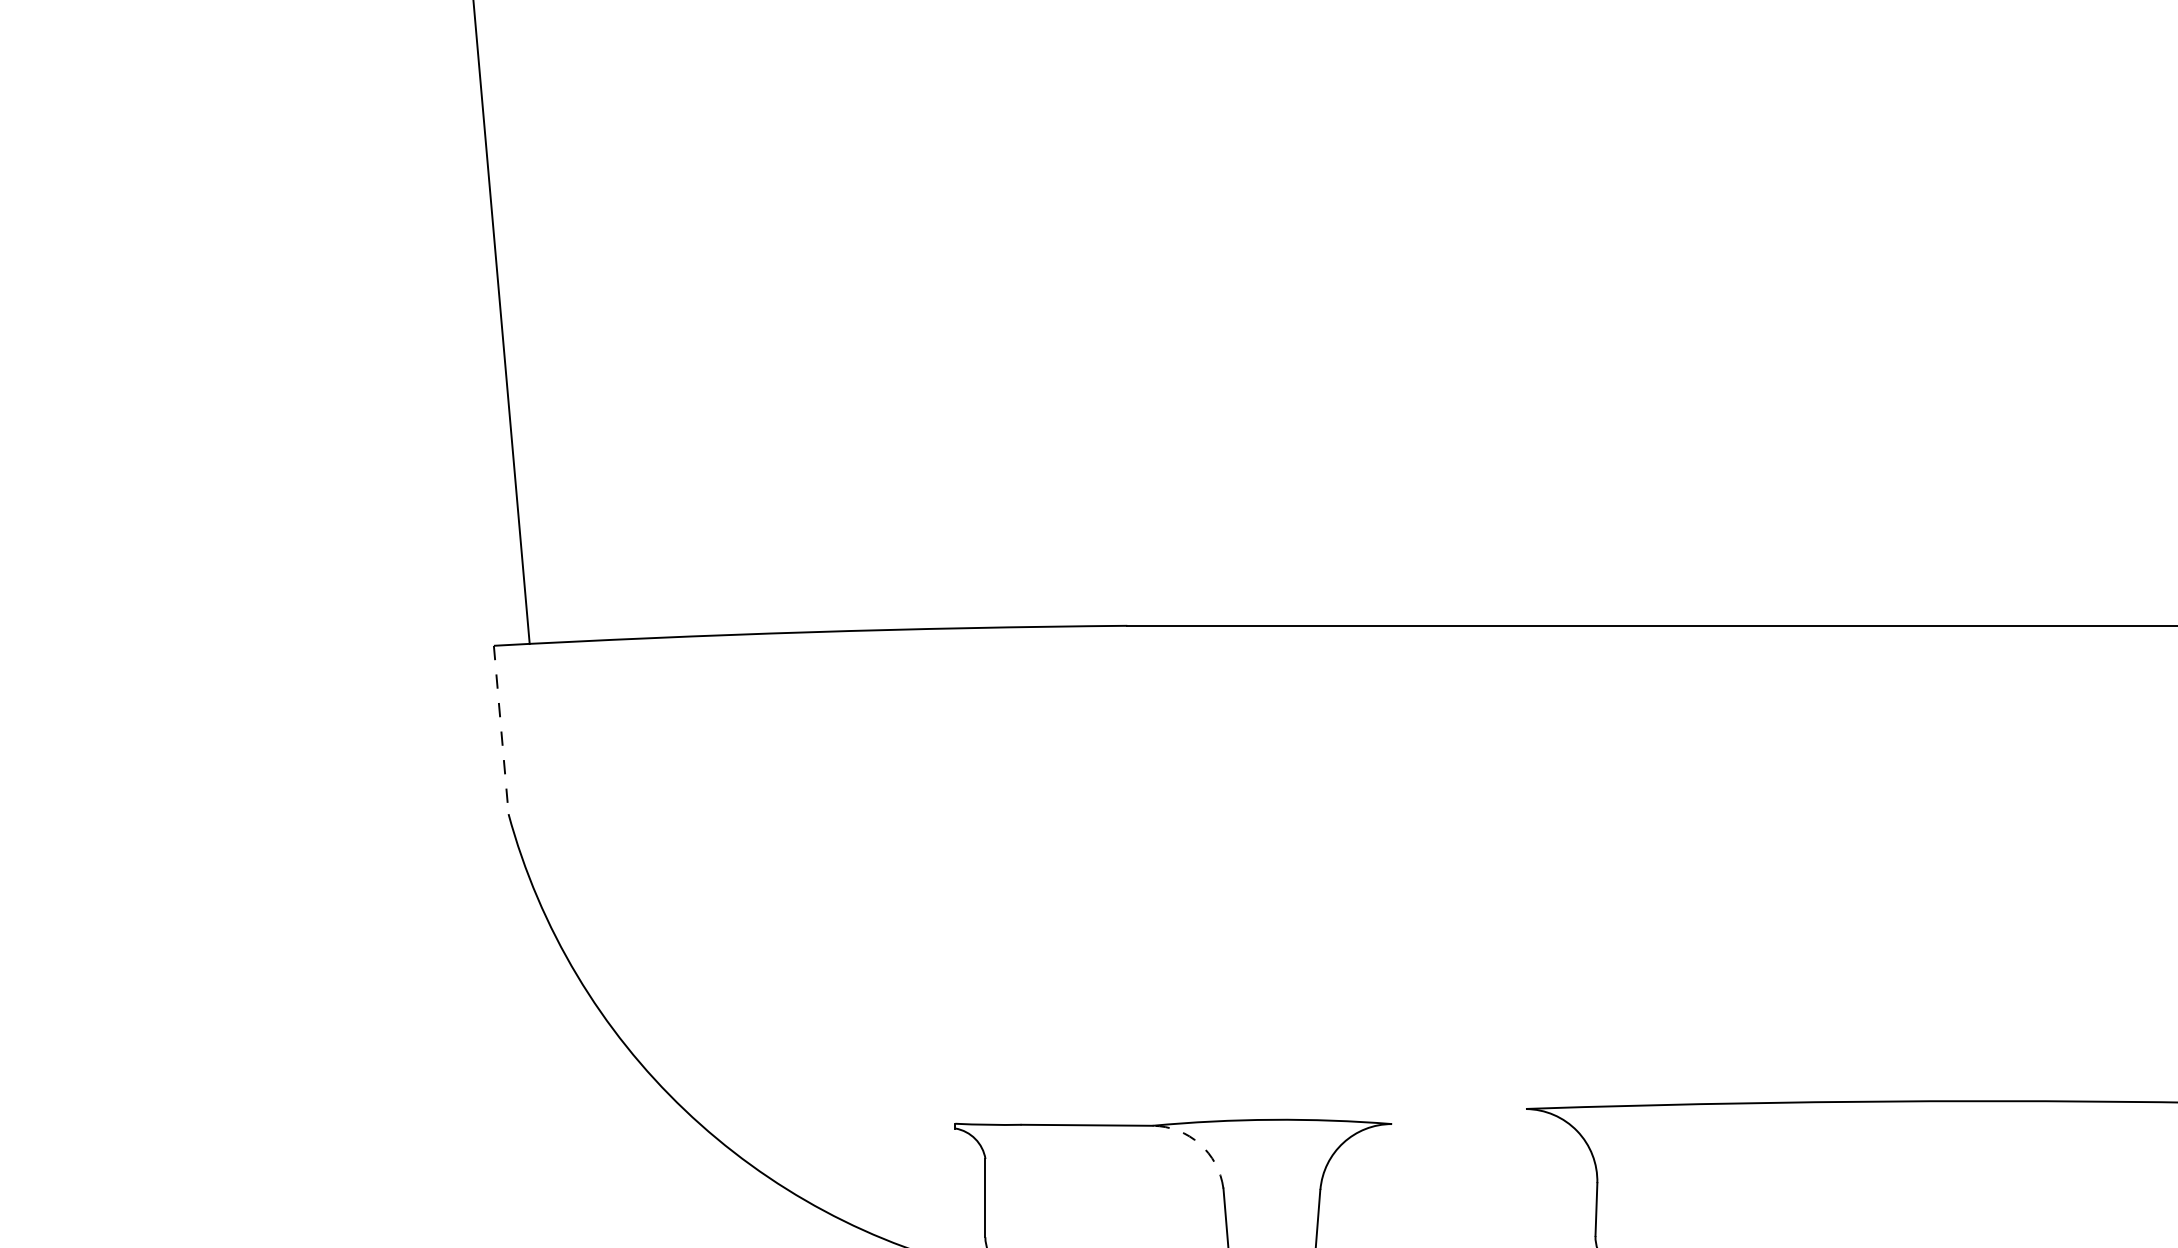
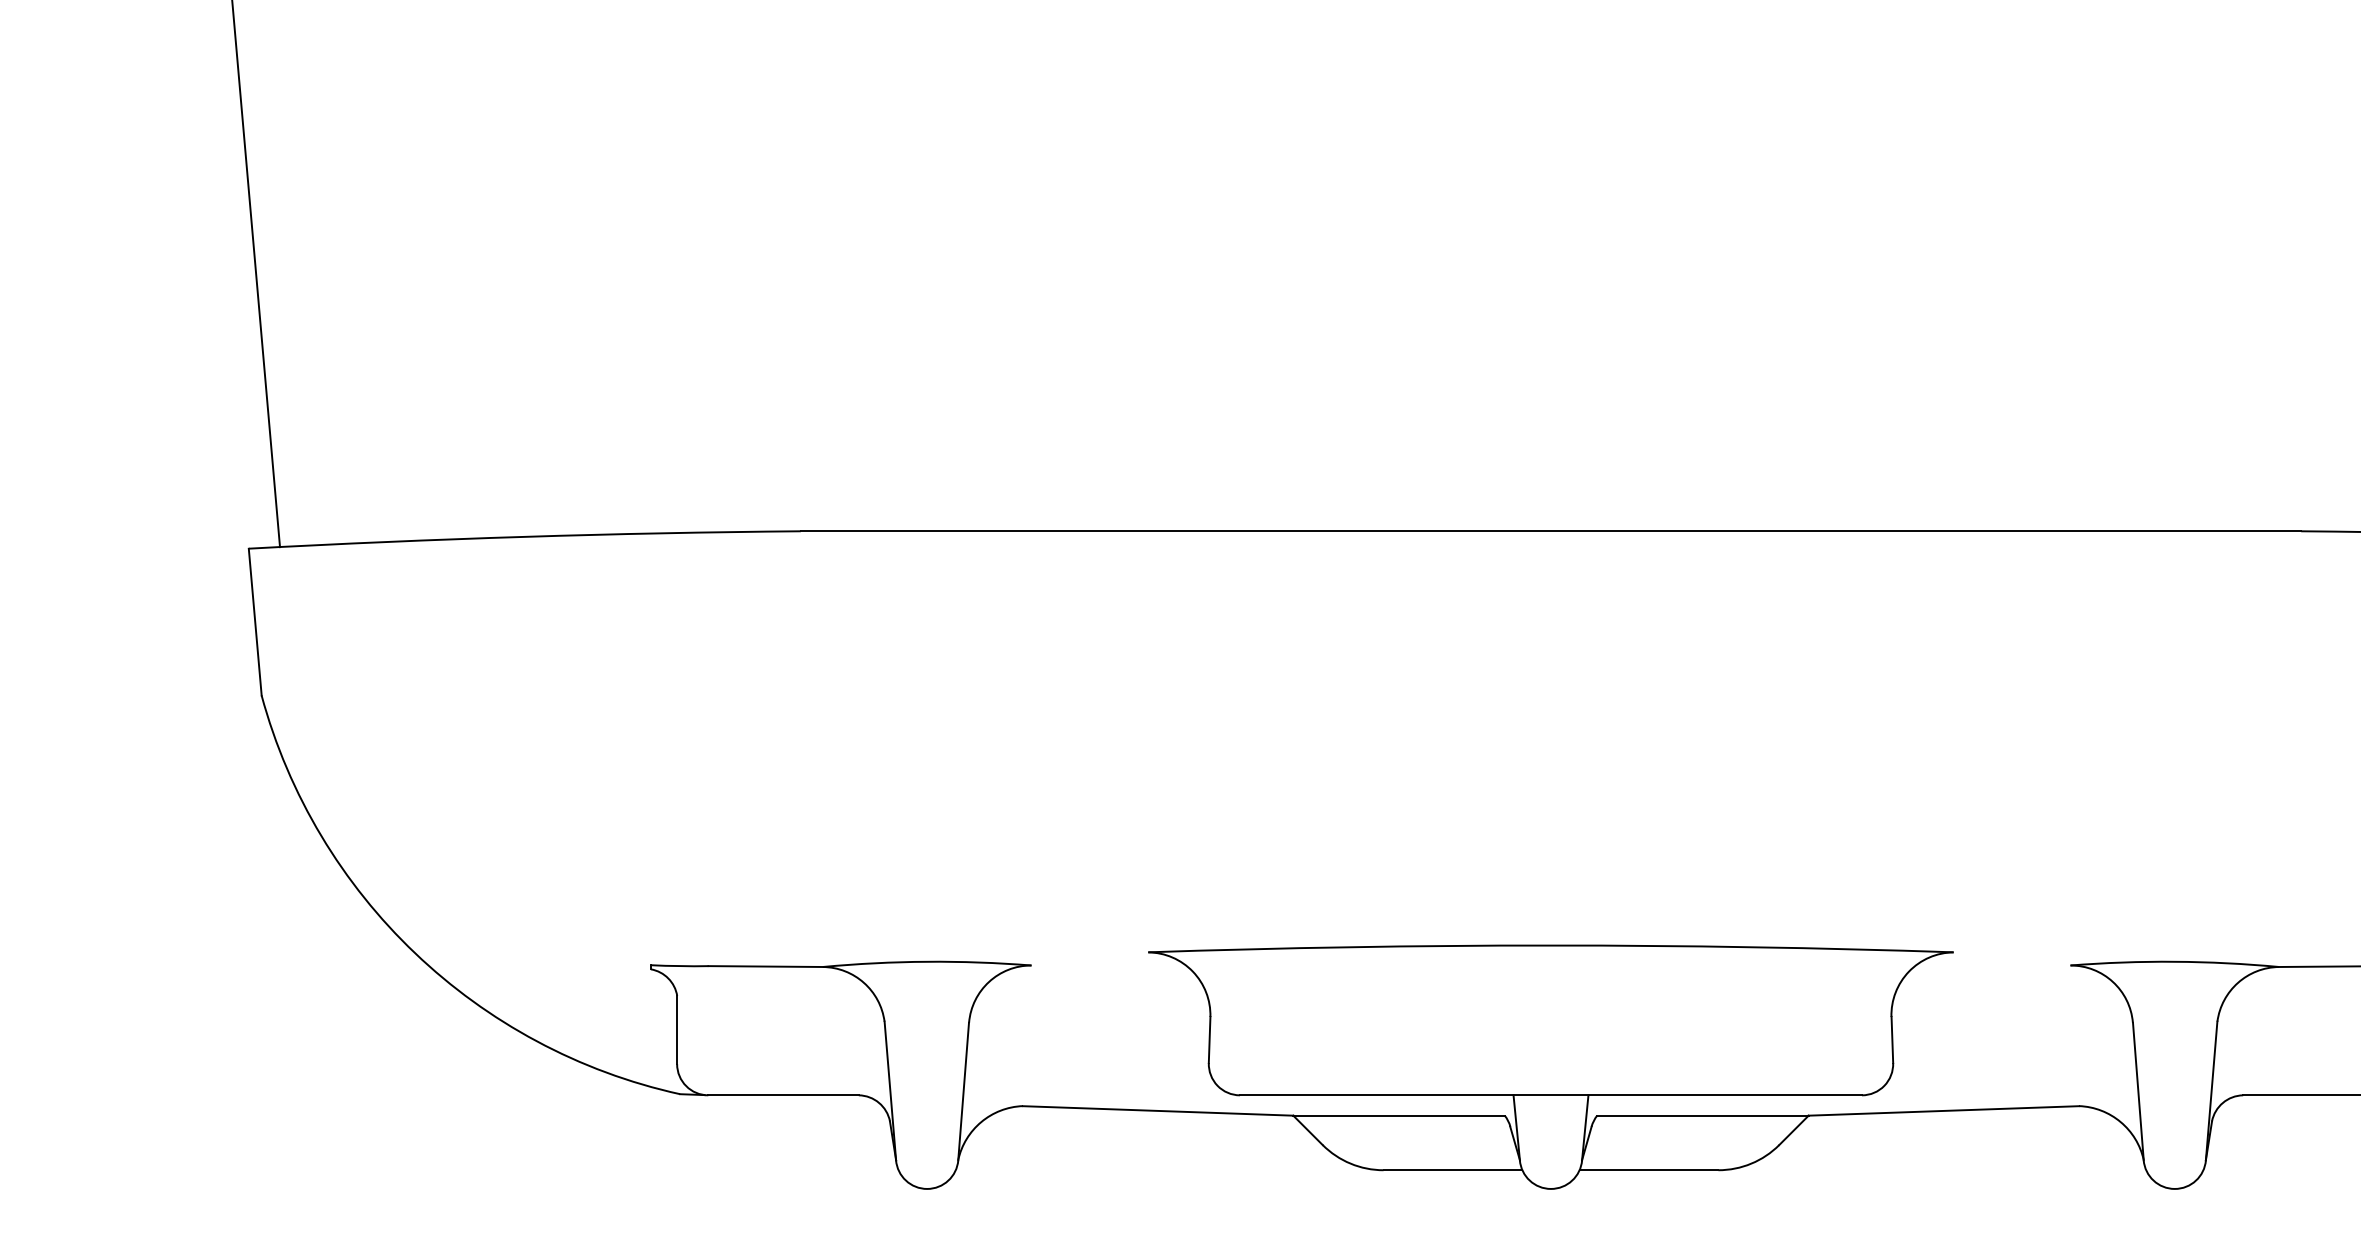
line: (501, 730) -> (255, 622), dashed -> solid
arc: (1199, 1143) -> (863, 982), dashed -> solid

